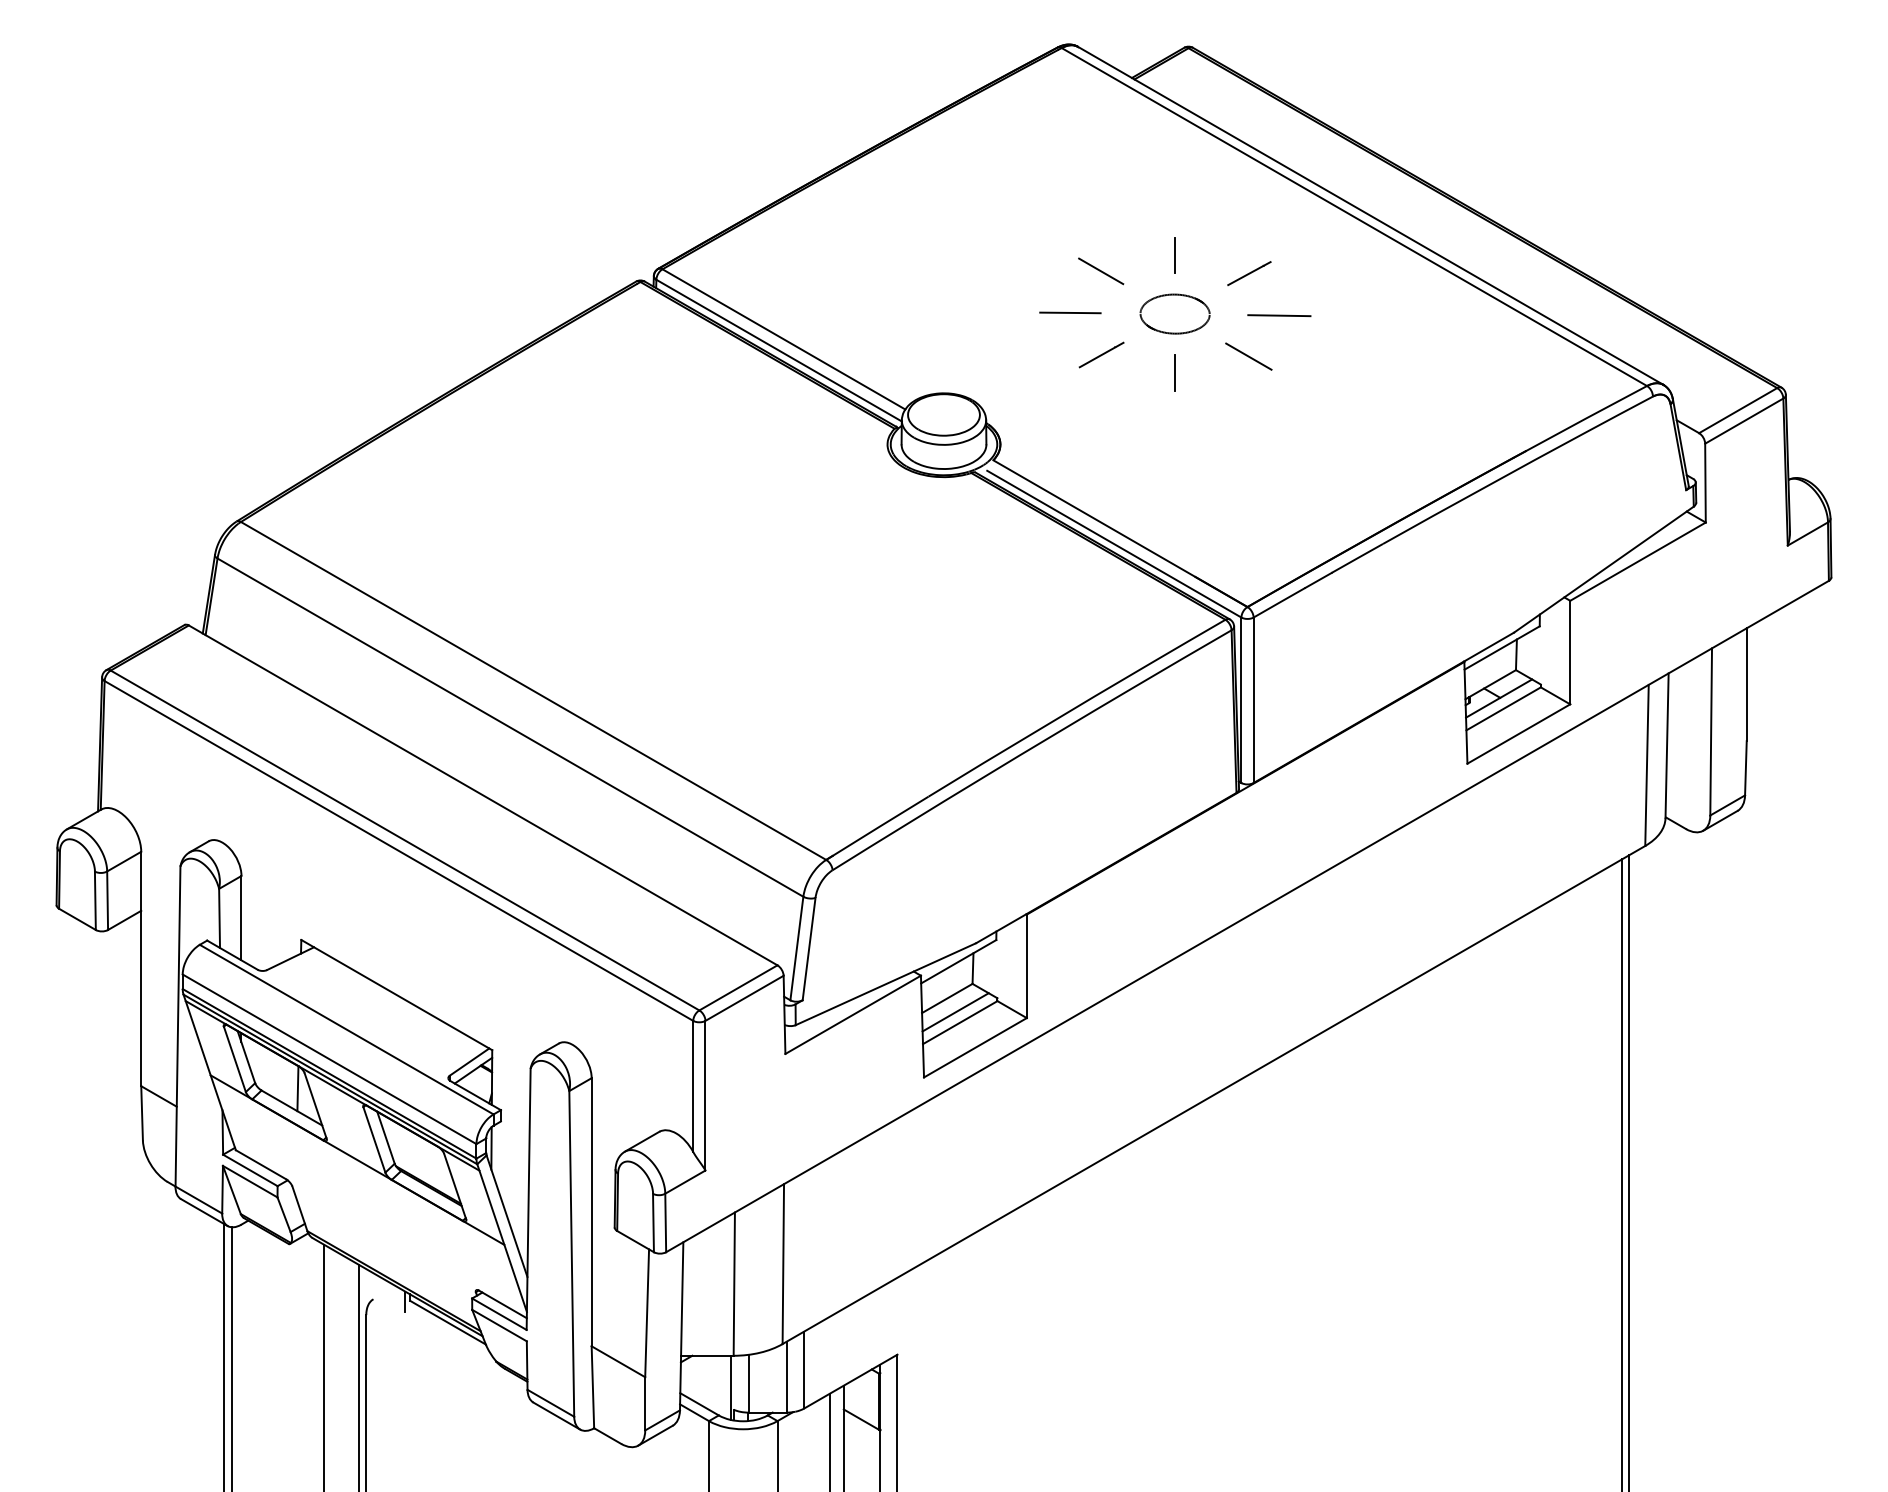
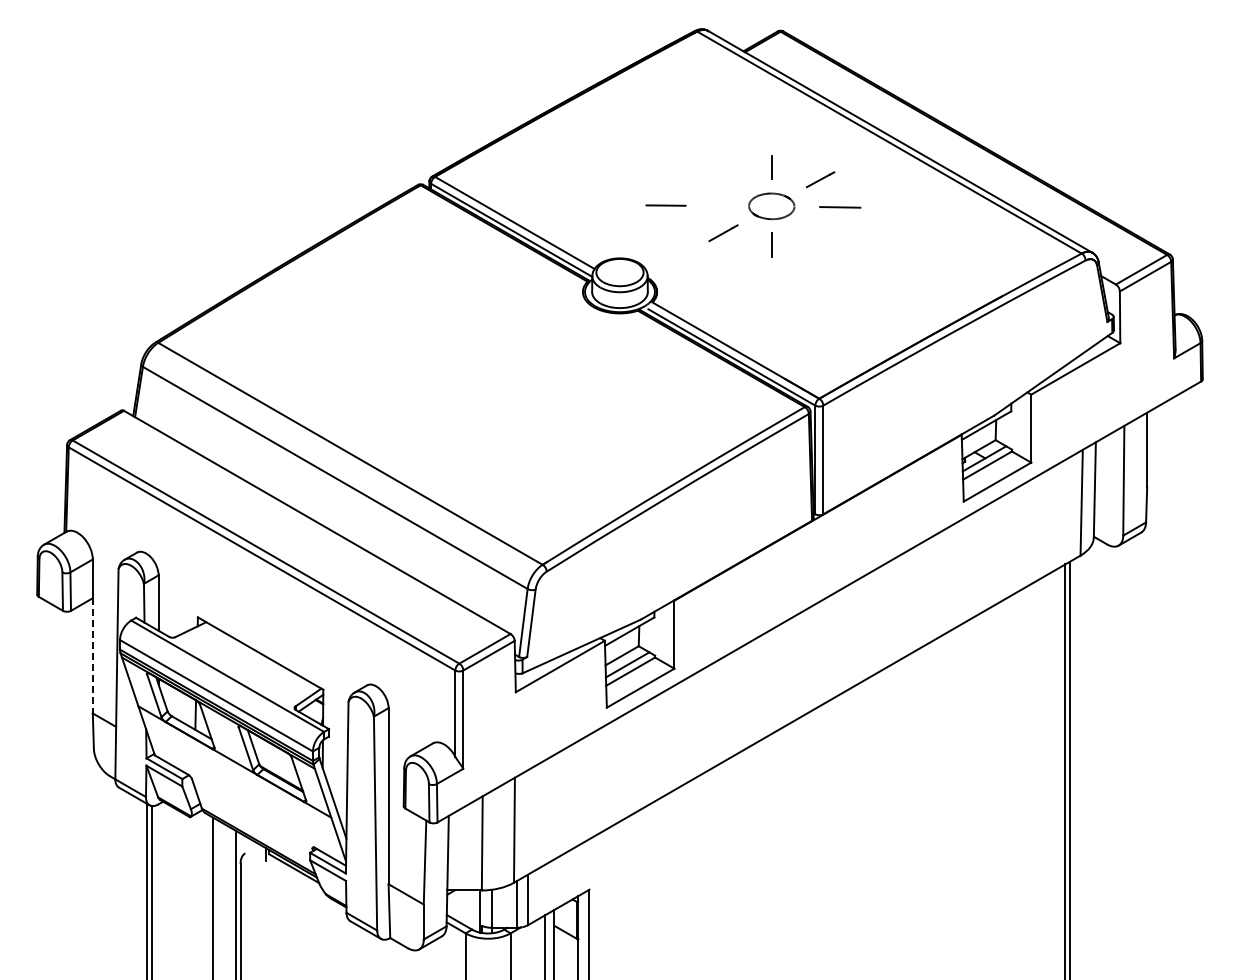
line: (1100, 270) -> (722, 177), removed
line: (1069, 312) -> (665, 205), moved
line: (1249, 355) -> (820, 233), removed
line: (140, 998) -> (92, 655), solid -> dashed

